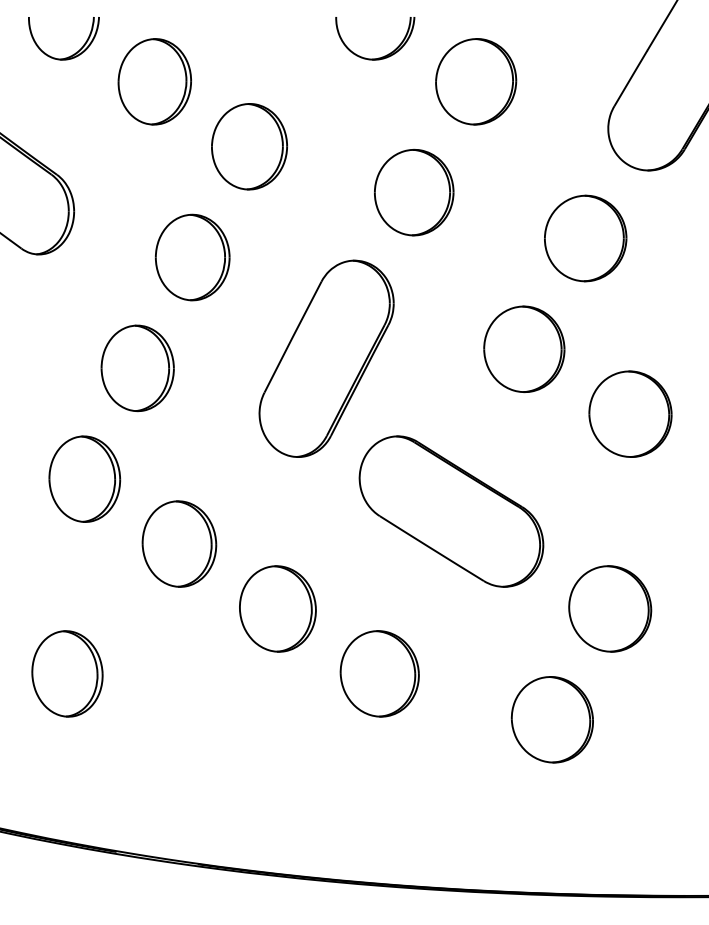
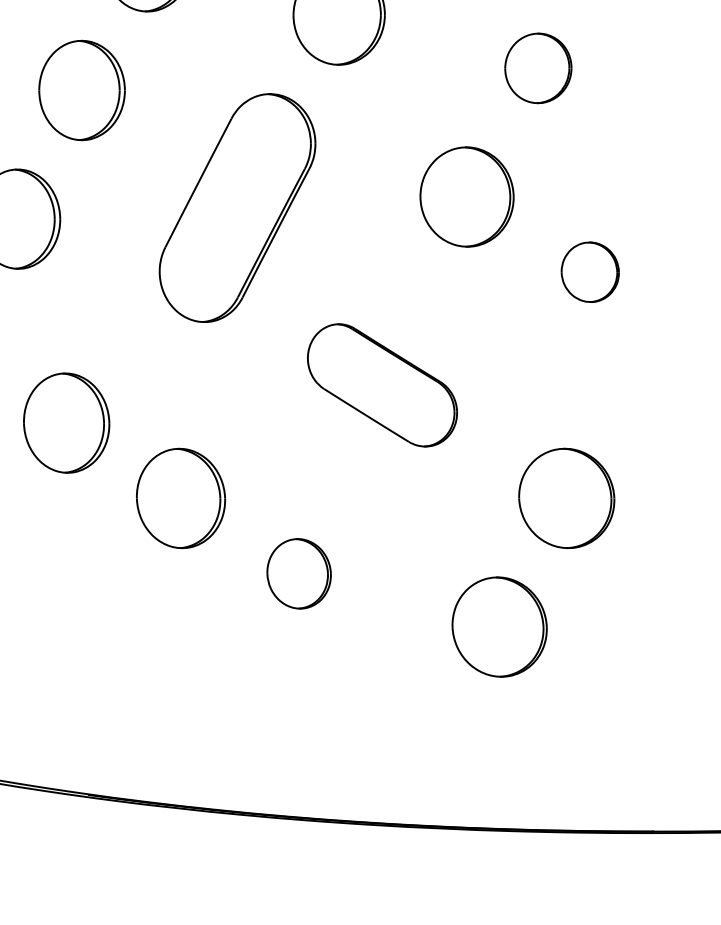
part: (585, 238) -> (538, 68), size x0.7
part: (630, 413) -> (590, 271), size x0.6
part: (451, 511) -> (382, 385), size x0.7
part: (379, 673) -> (298, 573), size x0.7

